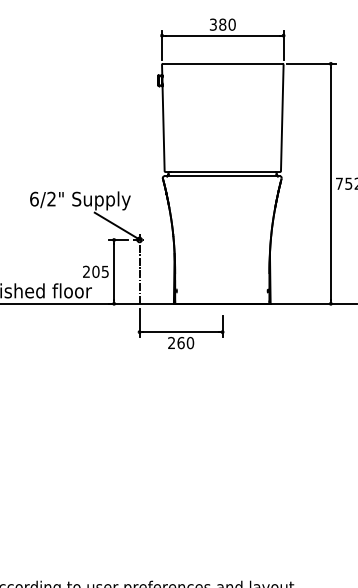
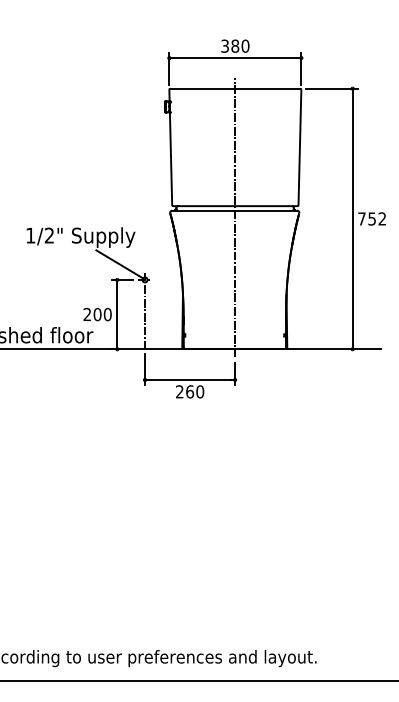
line: (222, 182) -> (235, 217), added
text: (34, 199) -> (30, 235), 6/2" -> 1/2"
text: (105, 271) -> (107, 314), 205 -> 200

